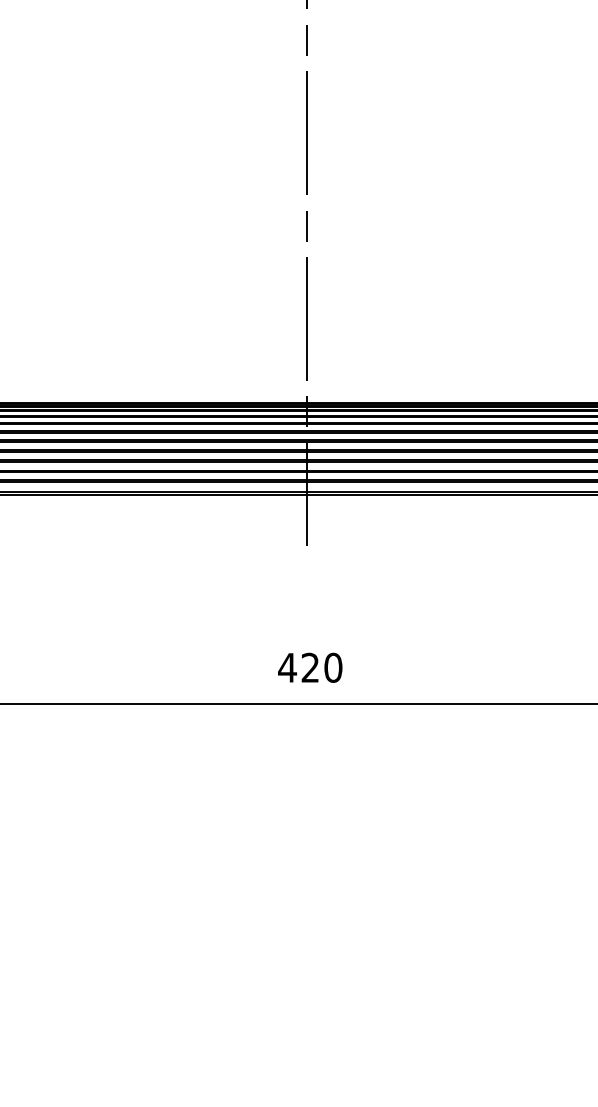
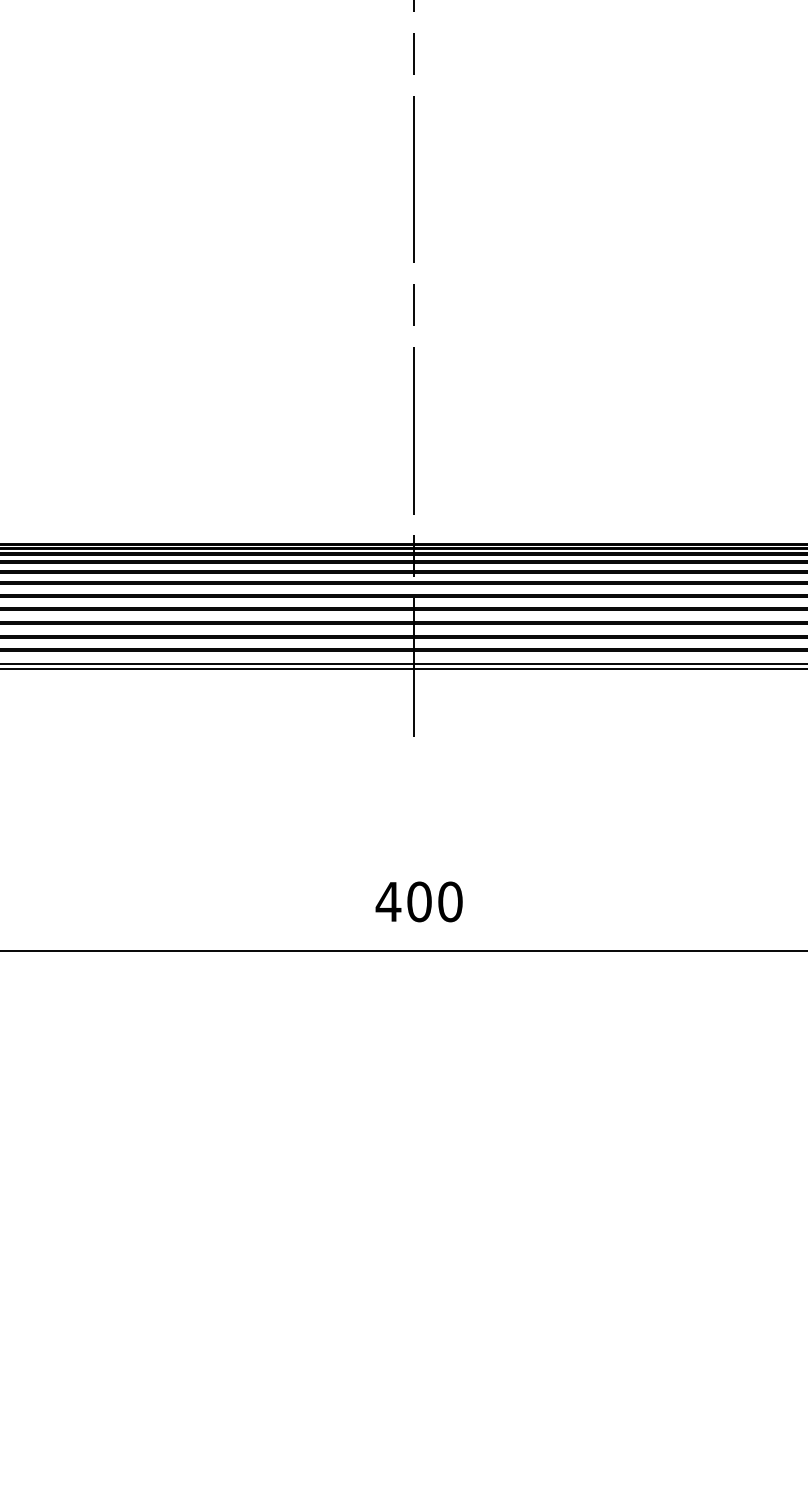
text: (310, 667) -> (419, 901), 420 -> 400

